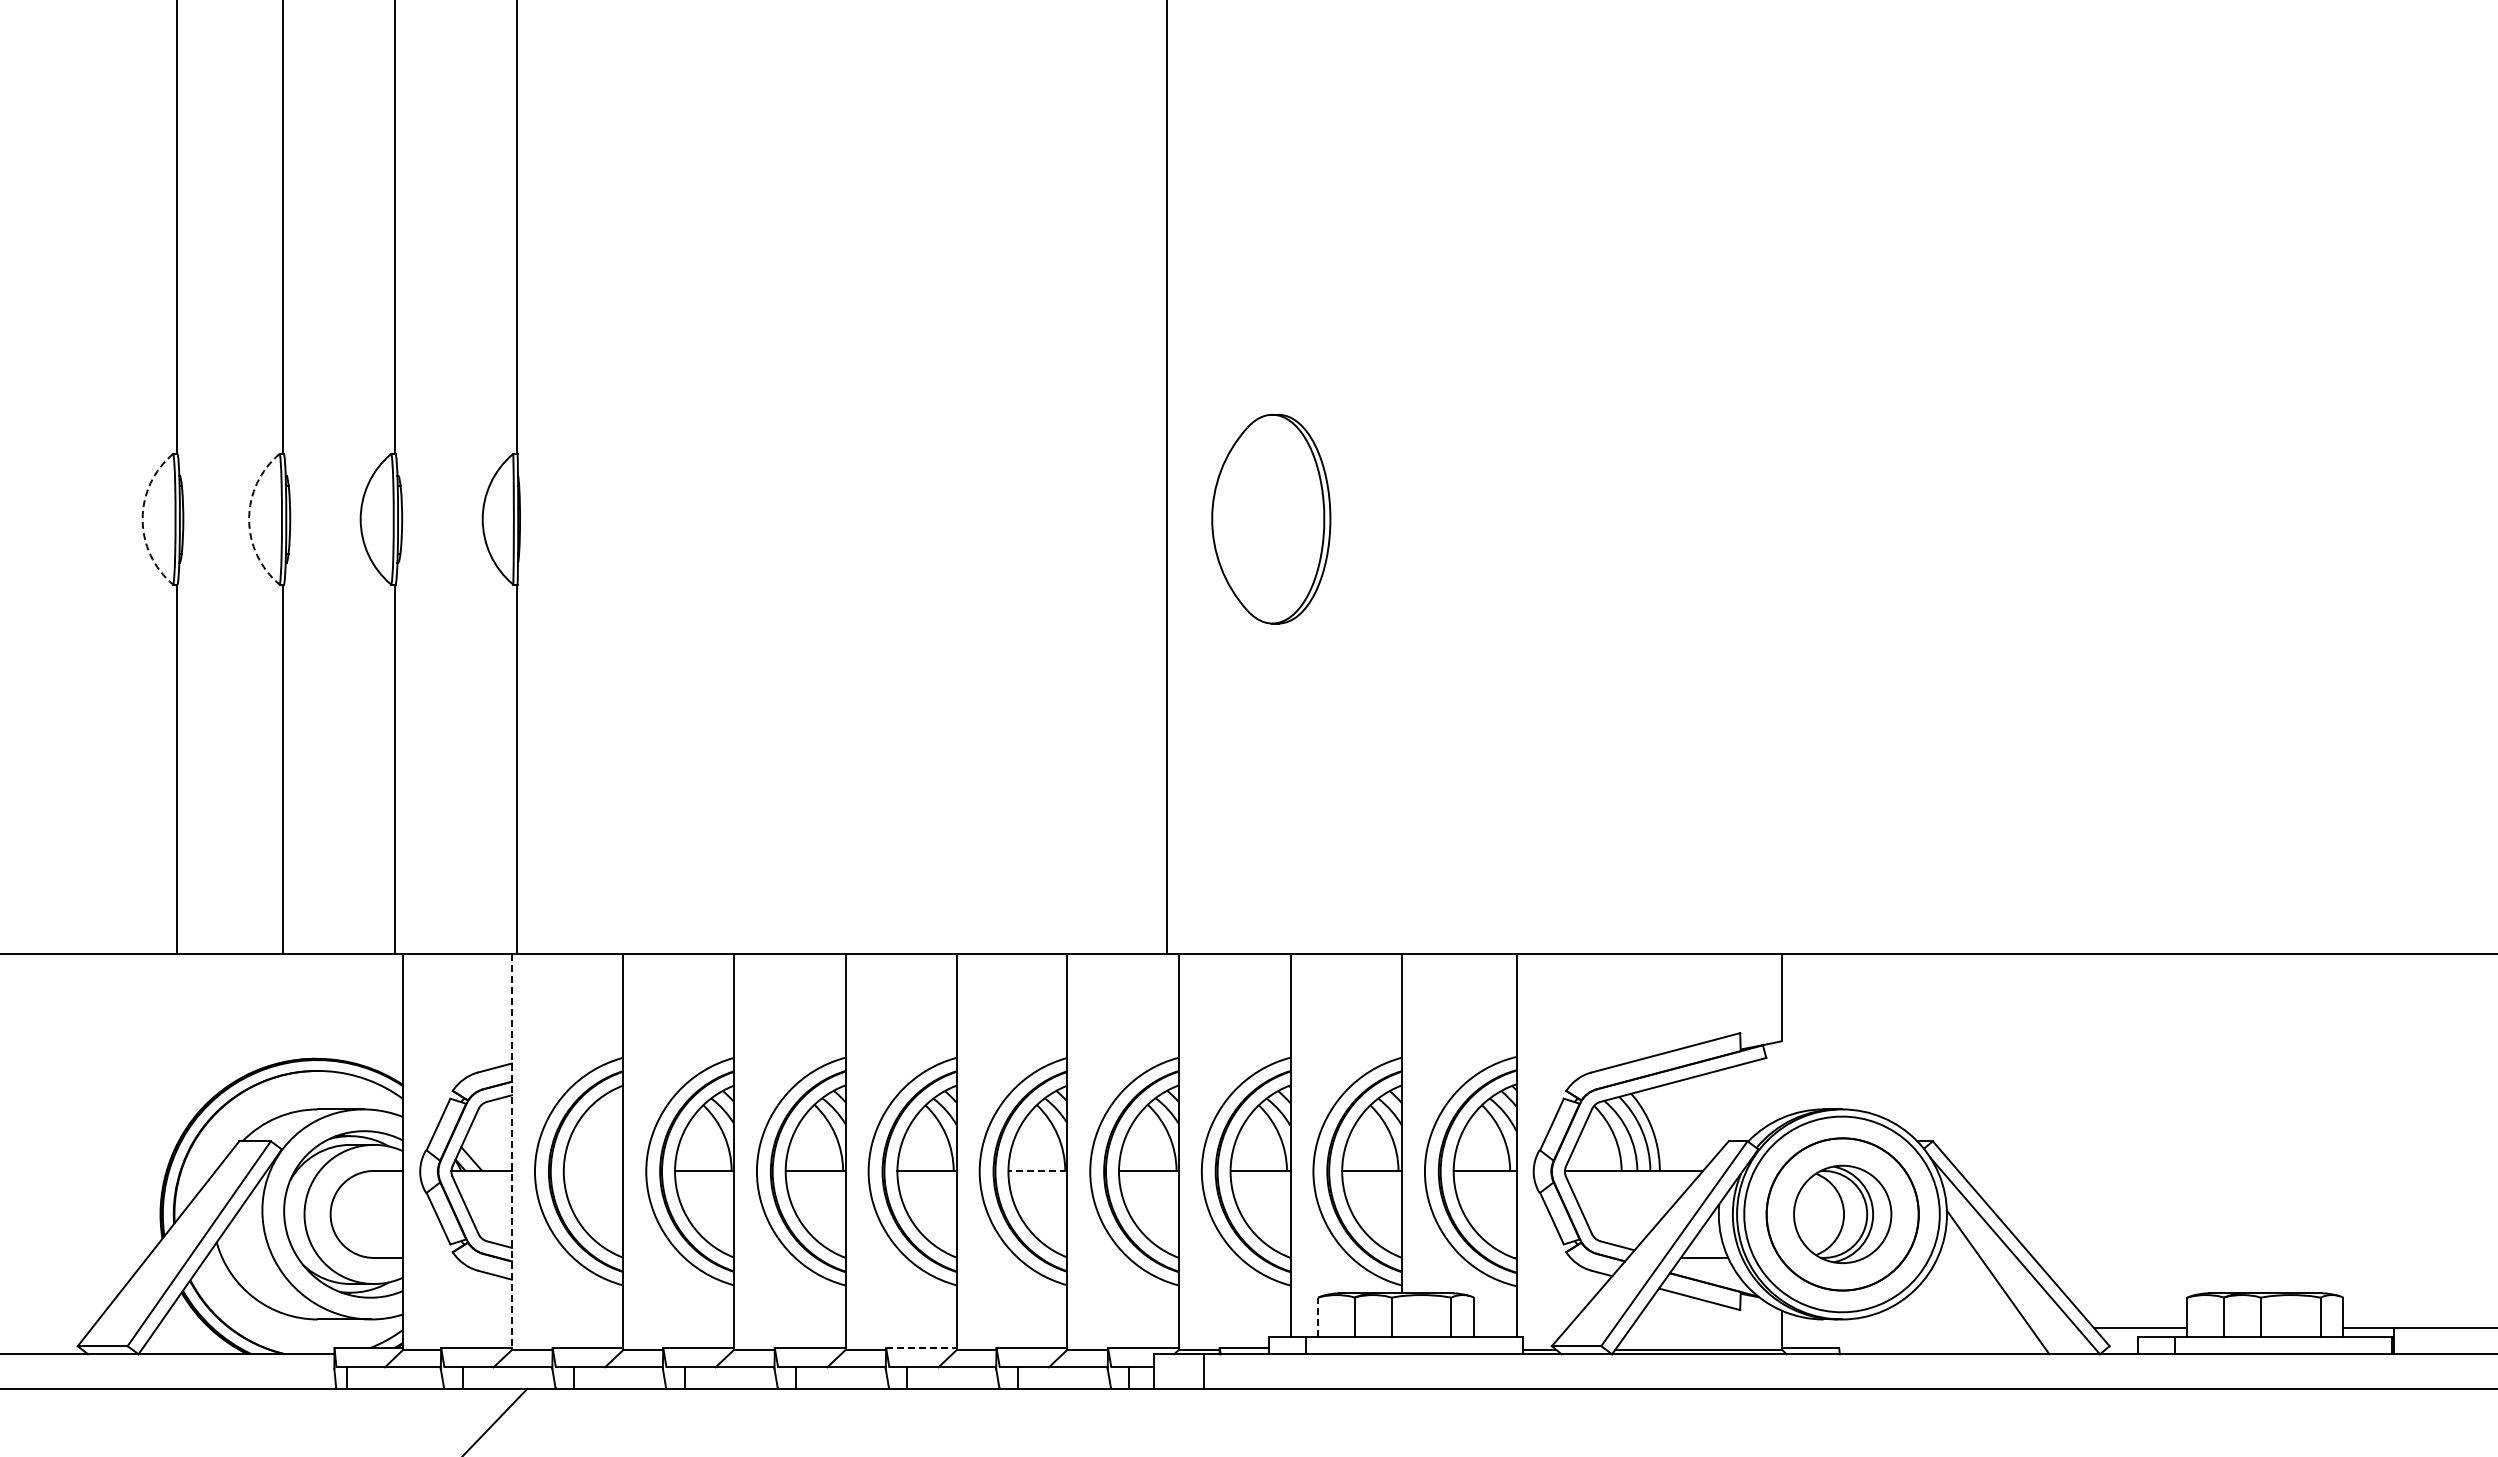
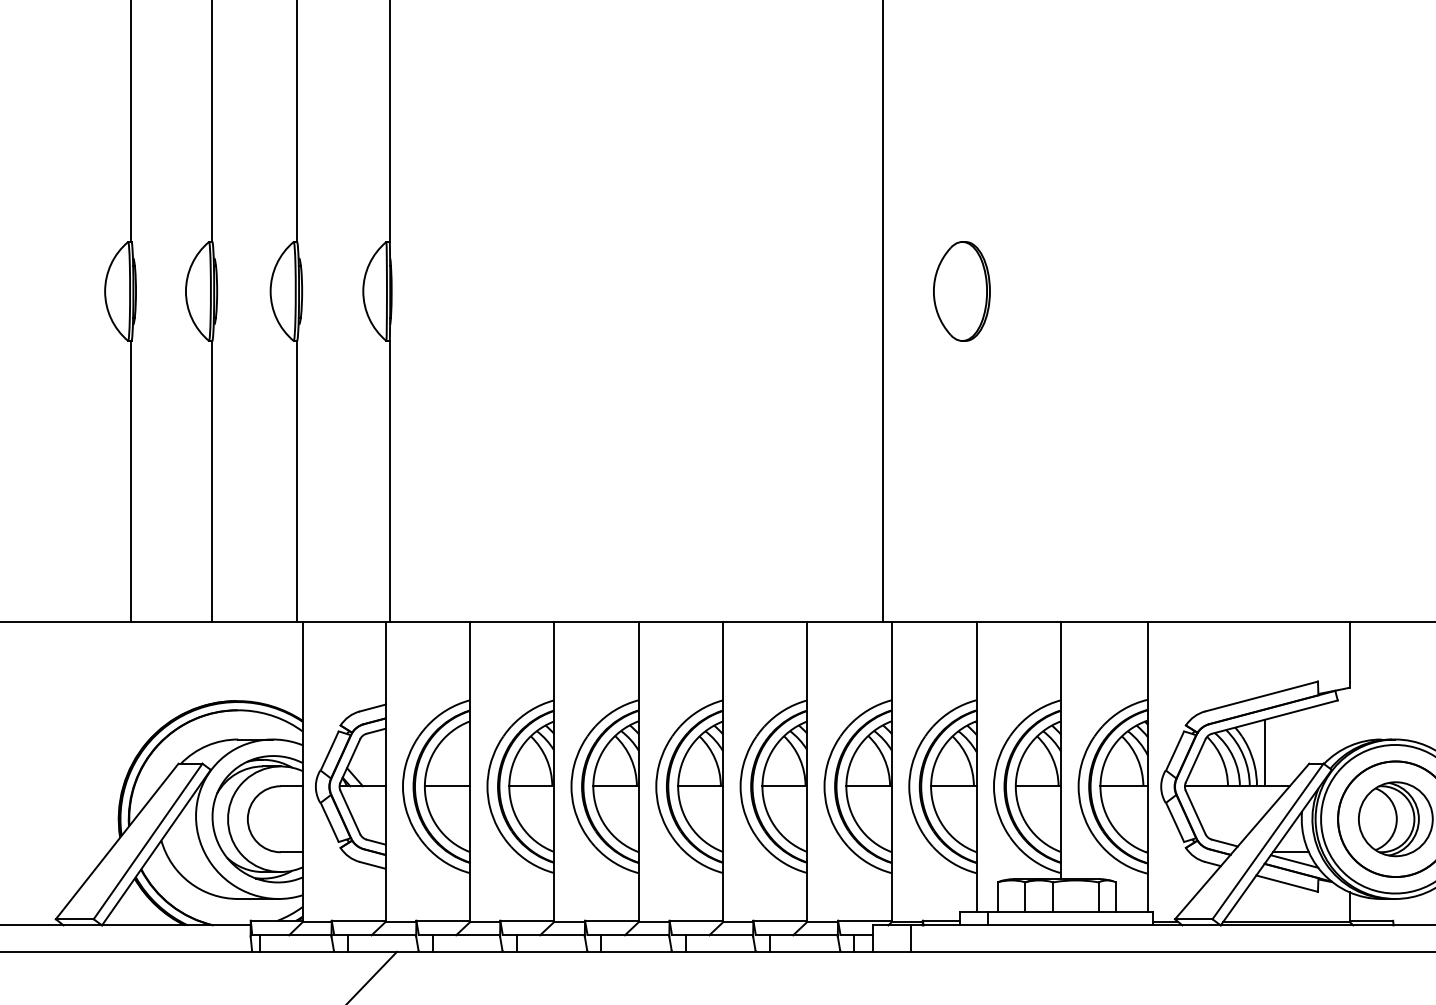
arc: (142, 519) -> (105, 291), dashed -> solid
arc: (249, 519) -> (186, 291), dashed -> solid
part: (1270, 519) -> (961, 291), size x0.62
line: (1671, 1126) -> (1265, 752), added
line: (511, 1152) -> (385, 772), dashed -> solid
line: (593, 1170) -> (447, 785), added
line: (1037, 1170) -> (784, 785), dashed -> solid
line: (1709, 1269) -> (1294, 861), added
line: (1318, 1317) -> (997, 897), dashed -> solid
line: (922, 1348) -> (697, 921), dashed -> solid

